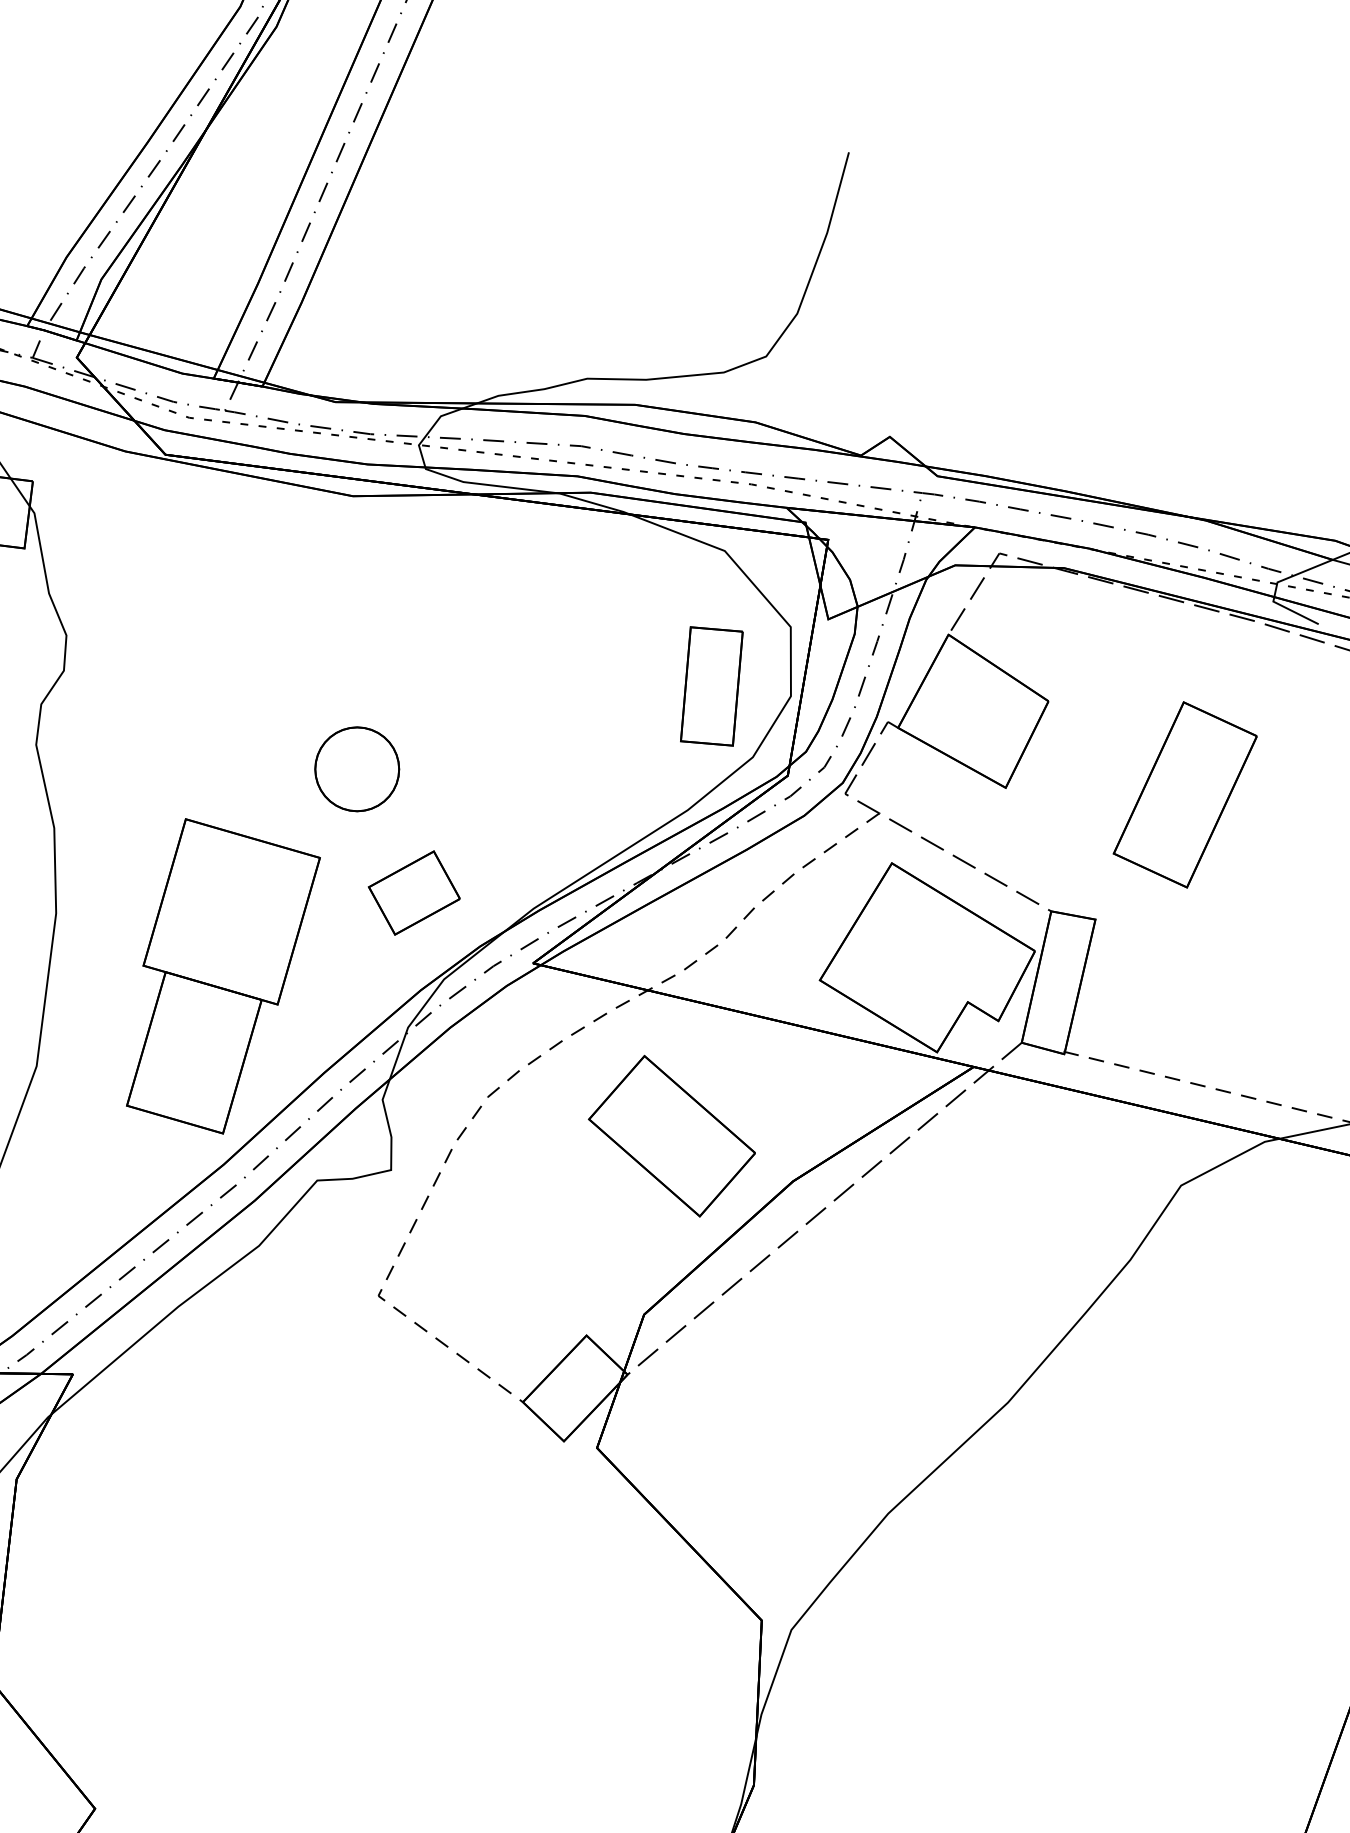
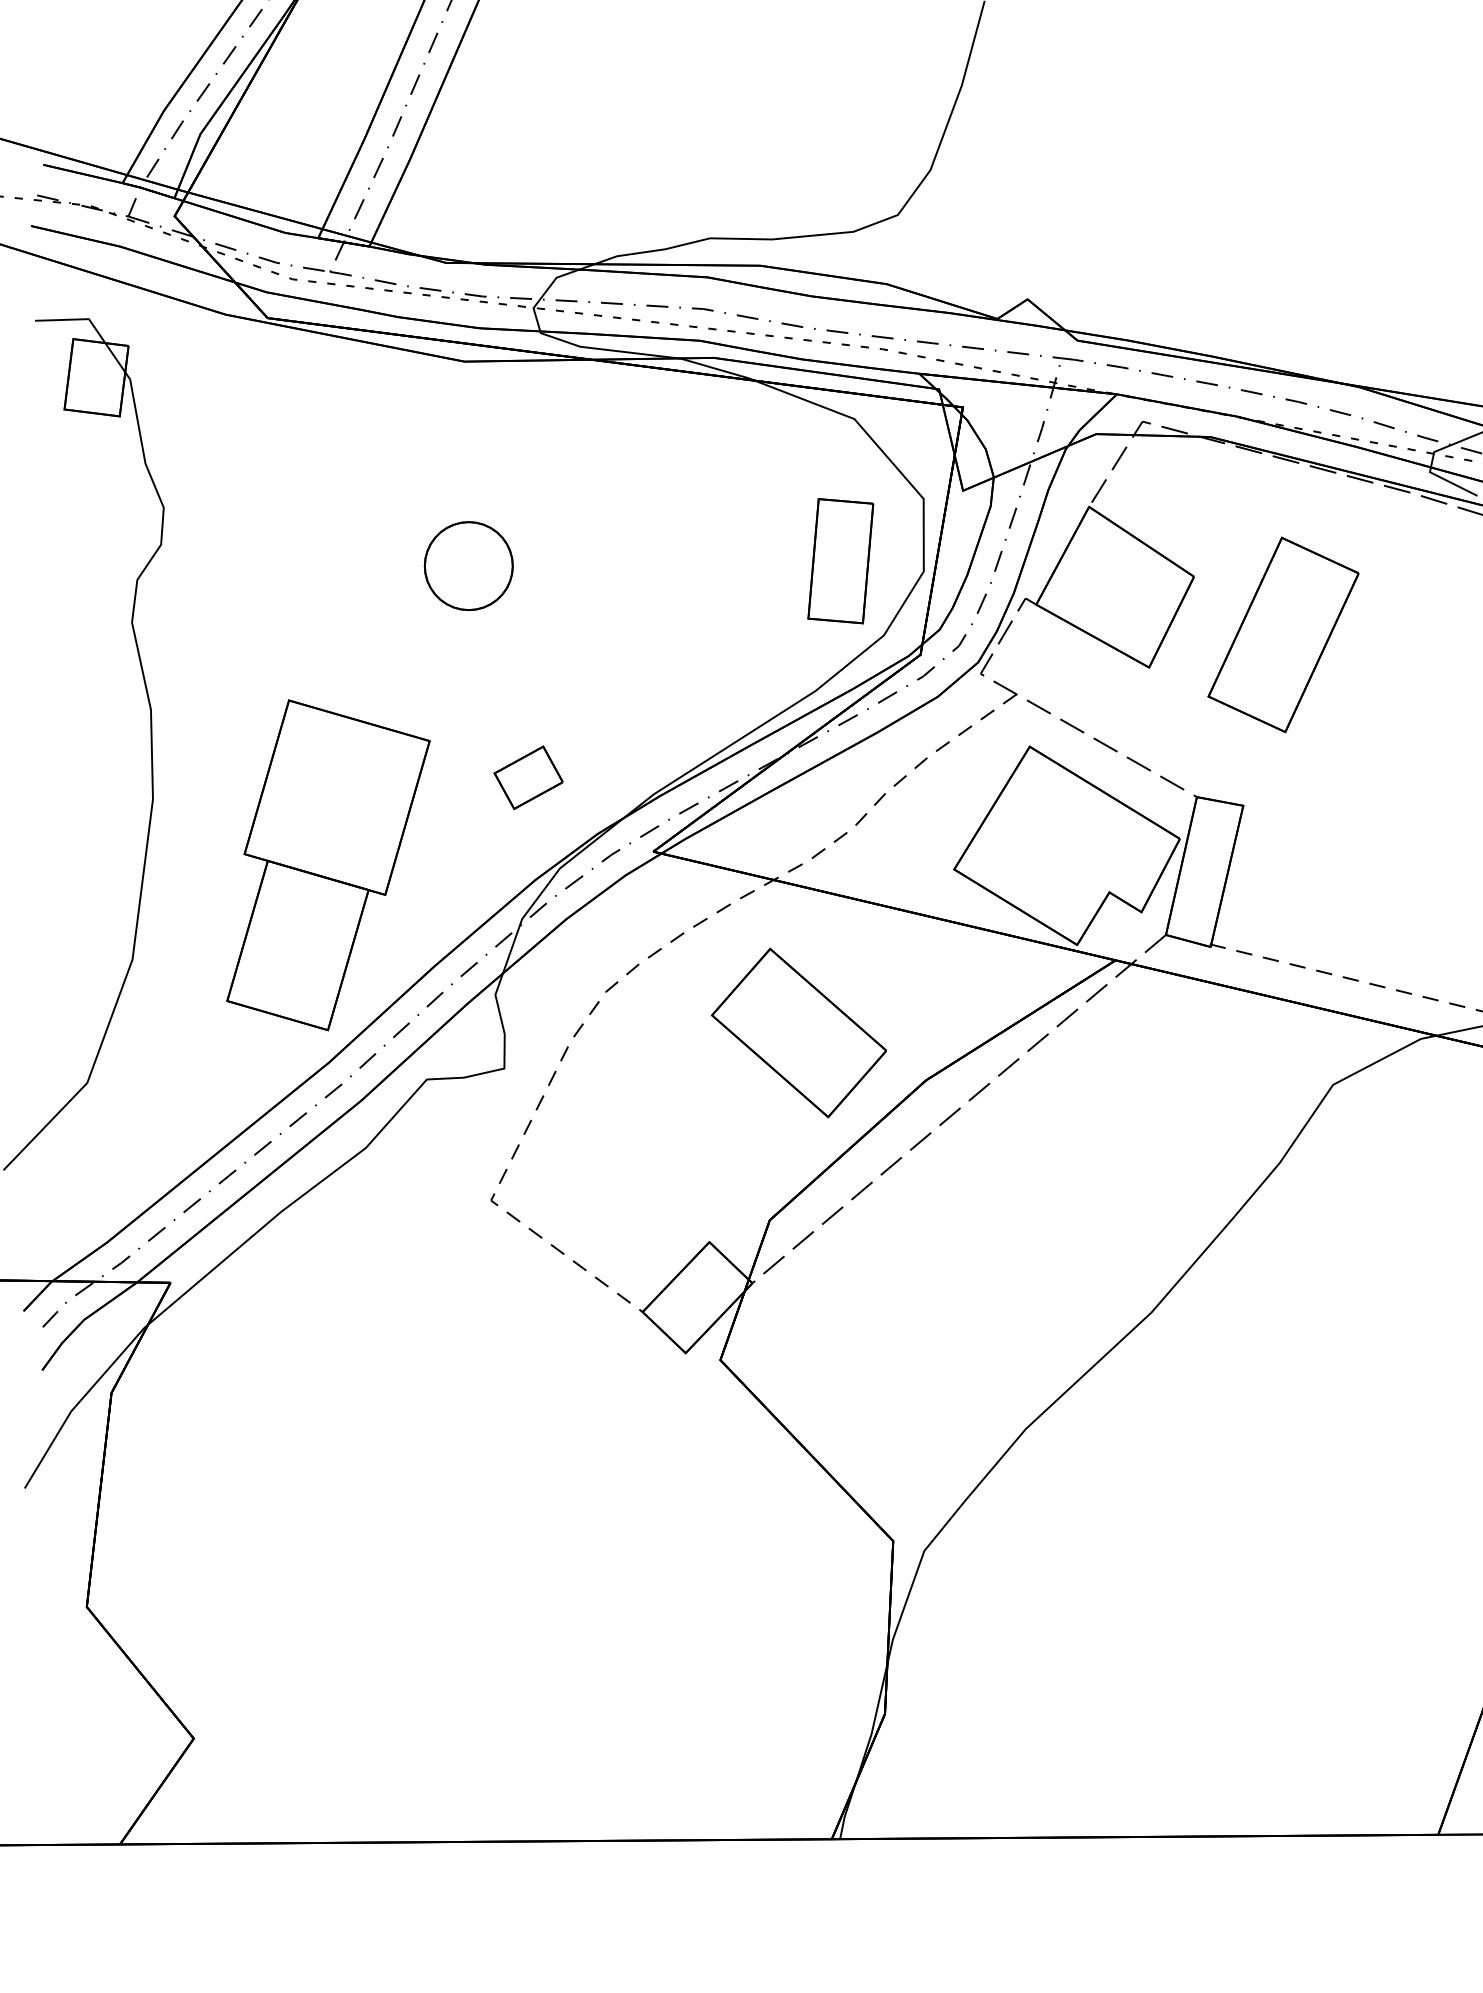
part: (356, 769) -> (468, 566), moved
part: (1185, 794) -> (1283, 634), moved
part: (414, 892) -> (528, 777), size x0.71

